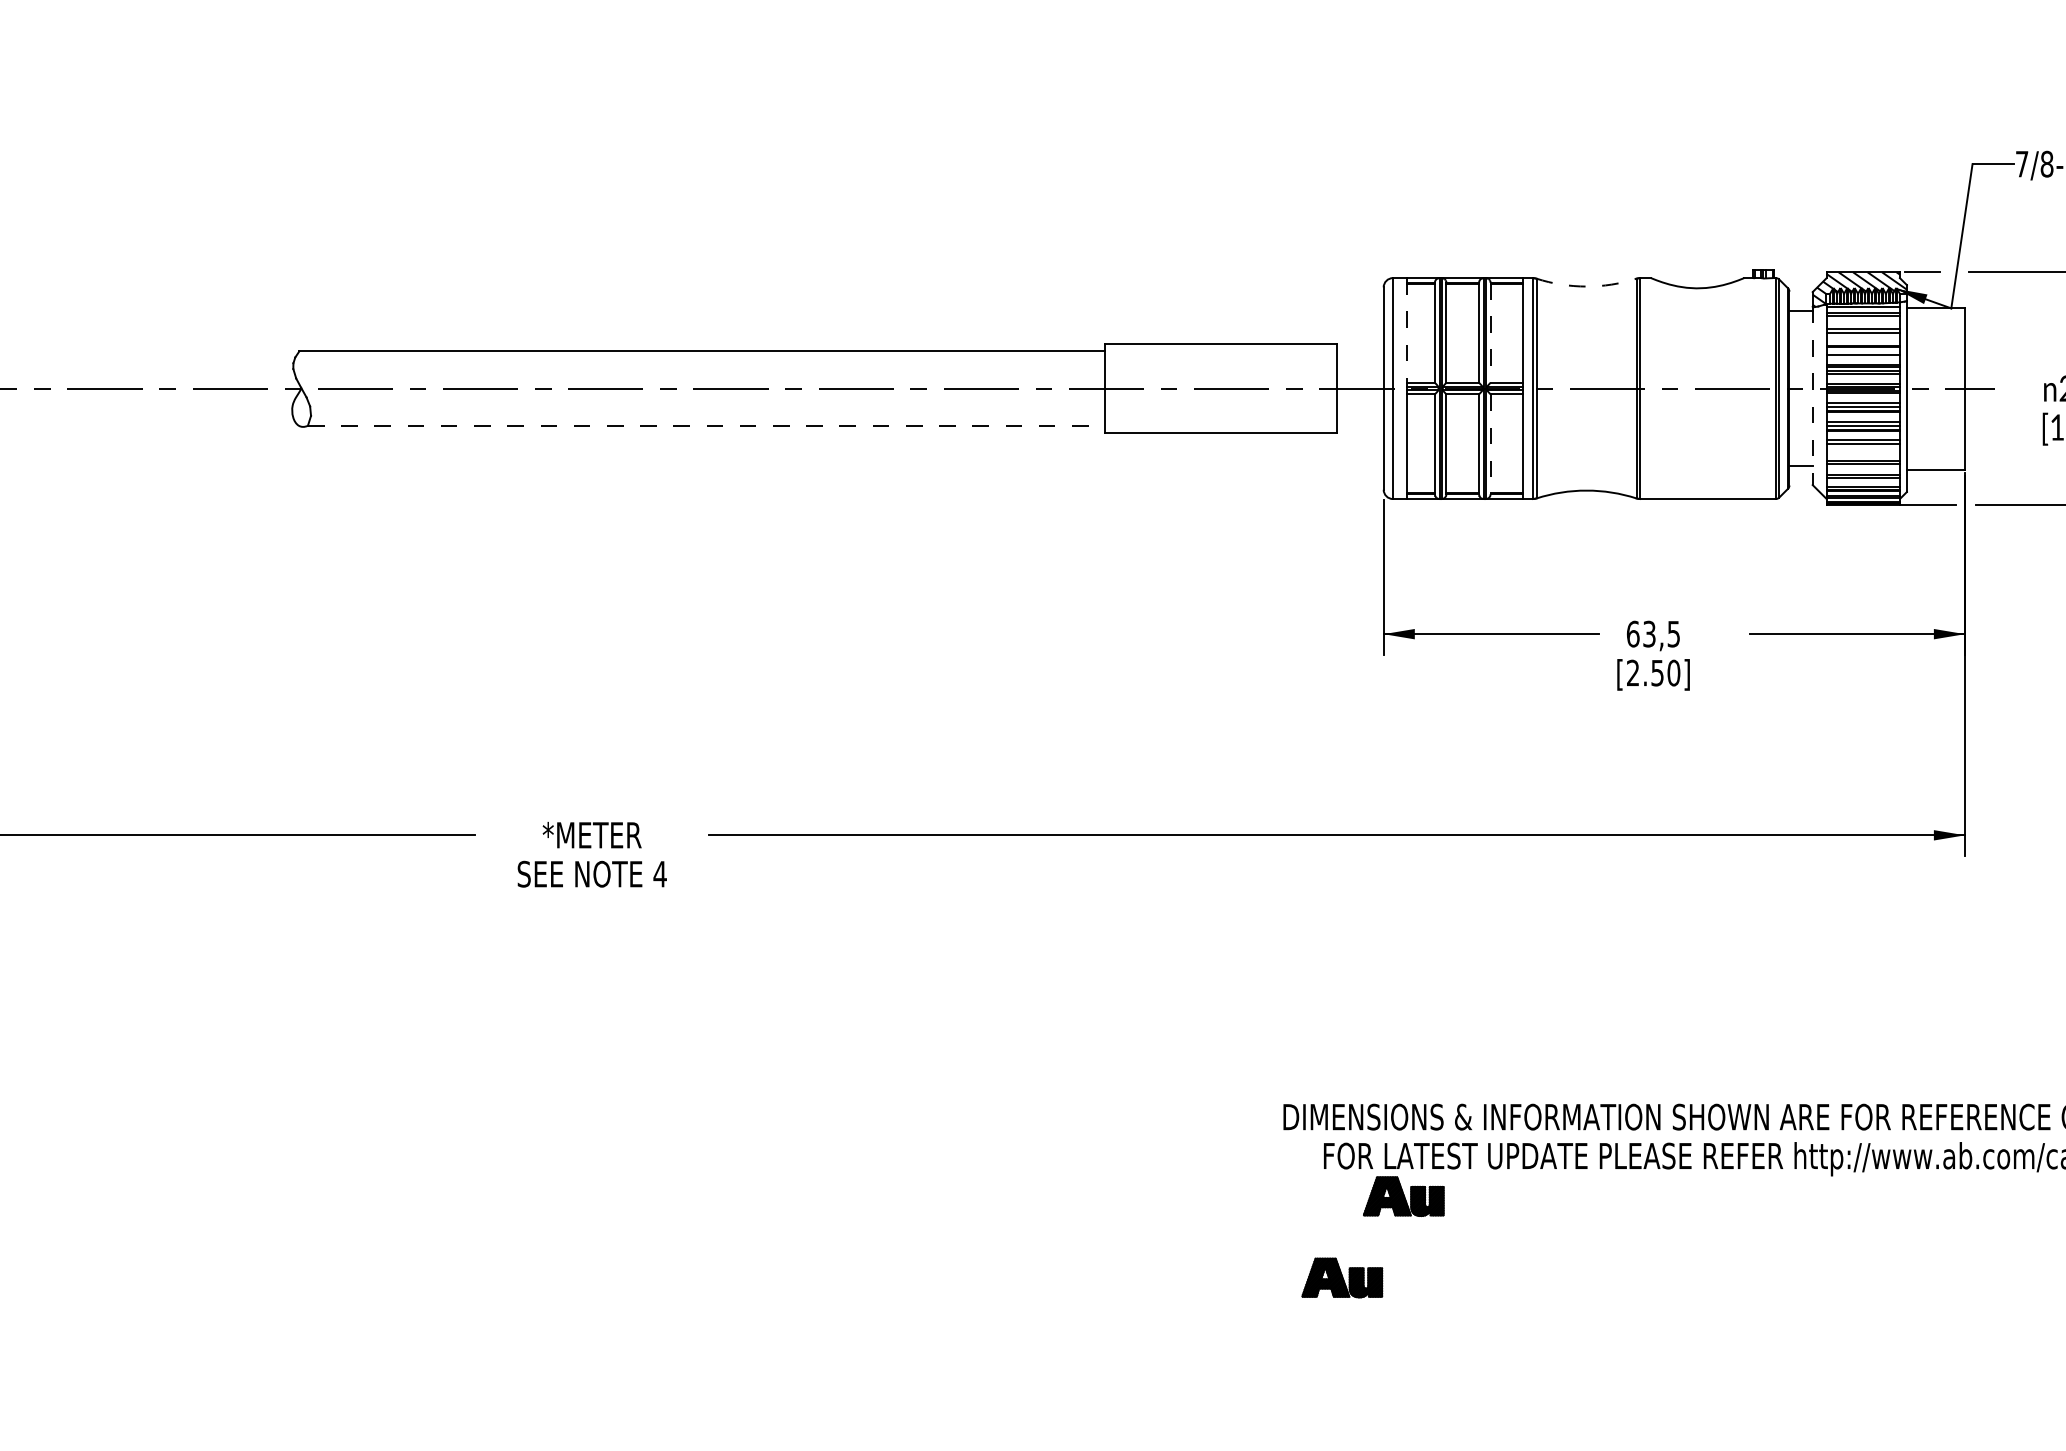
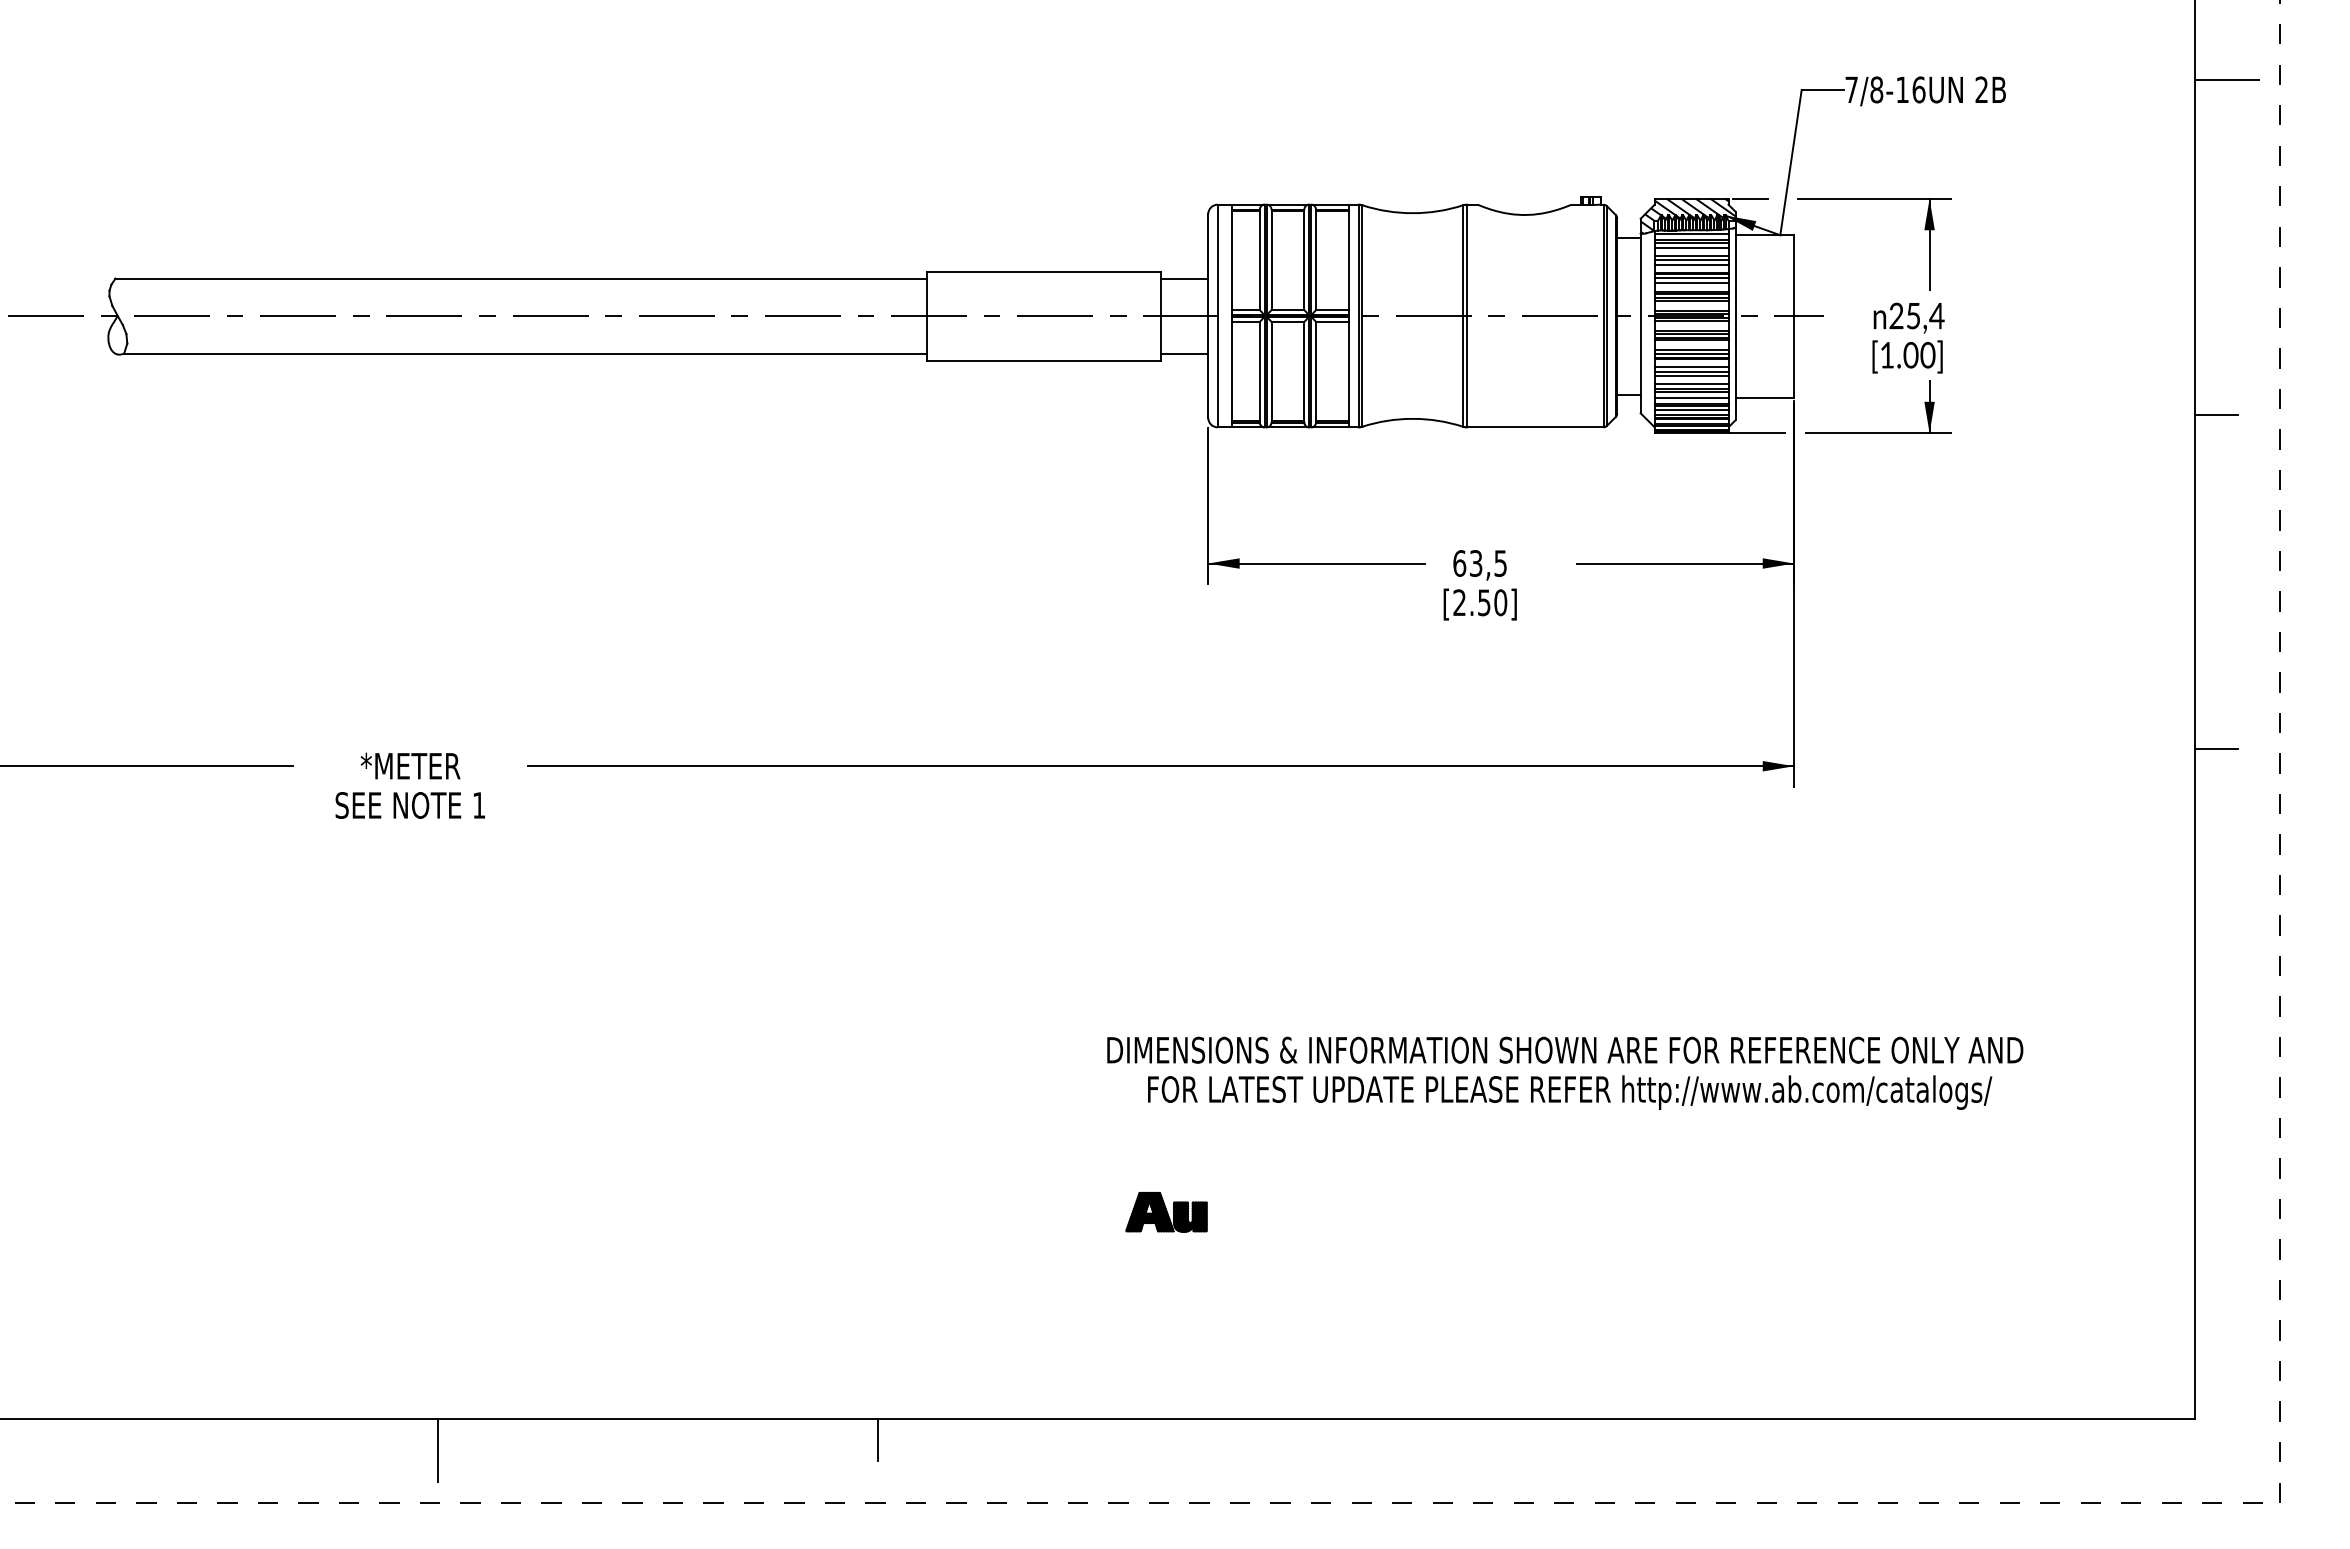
arc: (1586, 286) -> (1412, 213), dashed -> solid
line: (1863, 321) -> (1691, 248), added
line: (1406, 333) -> (1231, 260), dashed -> solid
line: (1491, 333) -> (1316, 260), dashed -> solid
line: (1863, 337) -> (1691, 264), added
line: (1360, 351) -> (1184, 278), added
line: (1863, 351) -> (1691, 278), added
line: (1812, 395) -> (1640, 323), dashed -> solid
line: (707, 425) -> (526, 353), dashed -> solid
line: (1360, 425) -> (1184, 353), added
line: (1491, 444) -> (1316, 372), dashed -> solid
line: (1863, 447) -> (1691, 375), added
line: (1863, 455) -> (1691, 383), added
line: (1863, 470) -> (1691, 398), added
line: (1863, 481) -> (1691, 409), added
text: (659, 874) -> (478, 805), 4 -> 1
part: (1403, 1195) -> (1228, 1129), removed

